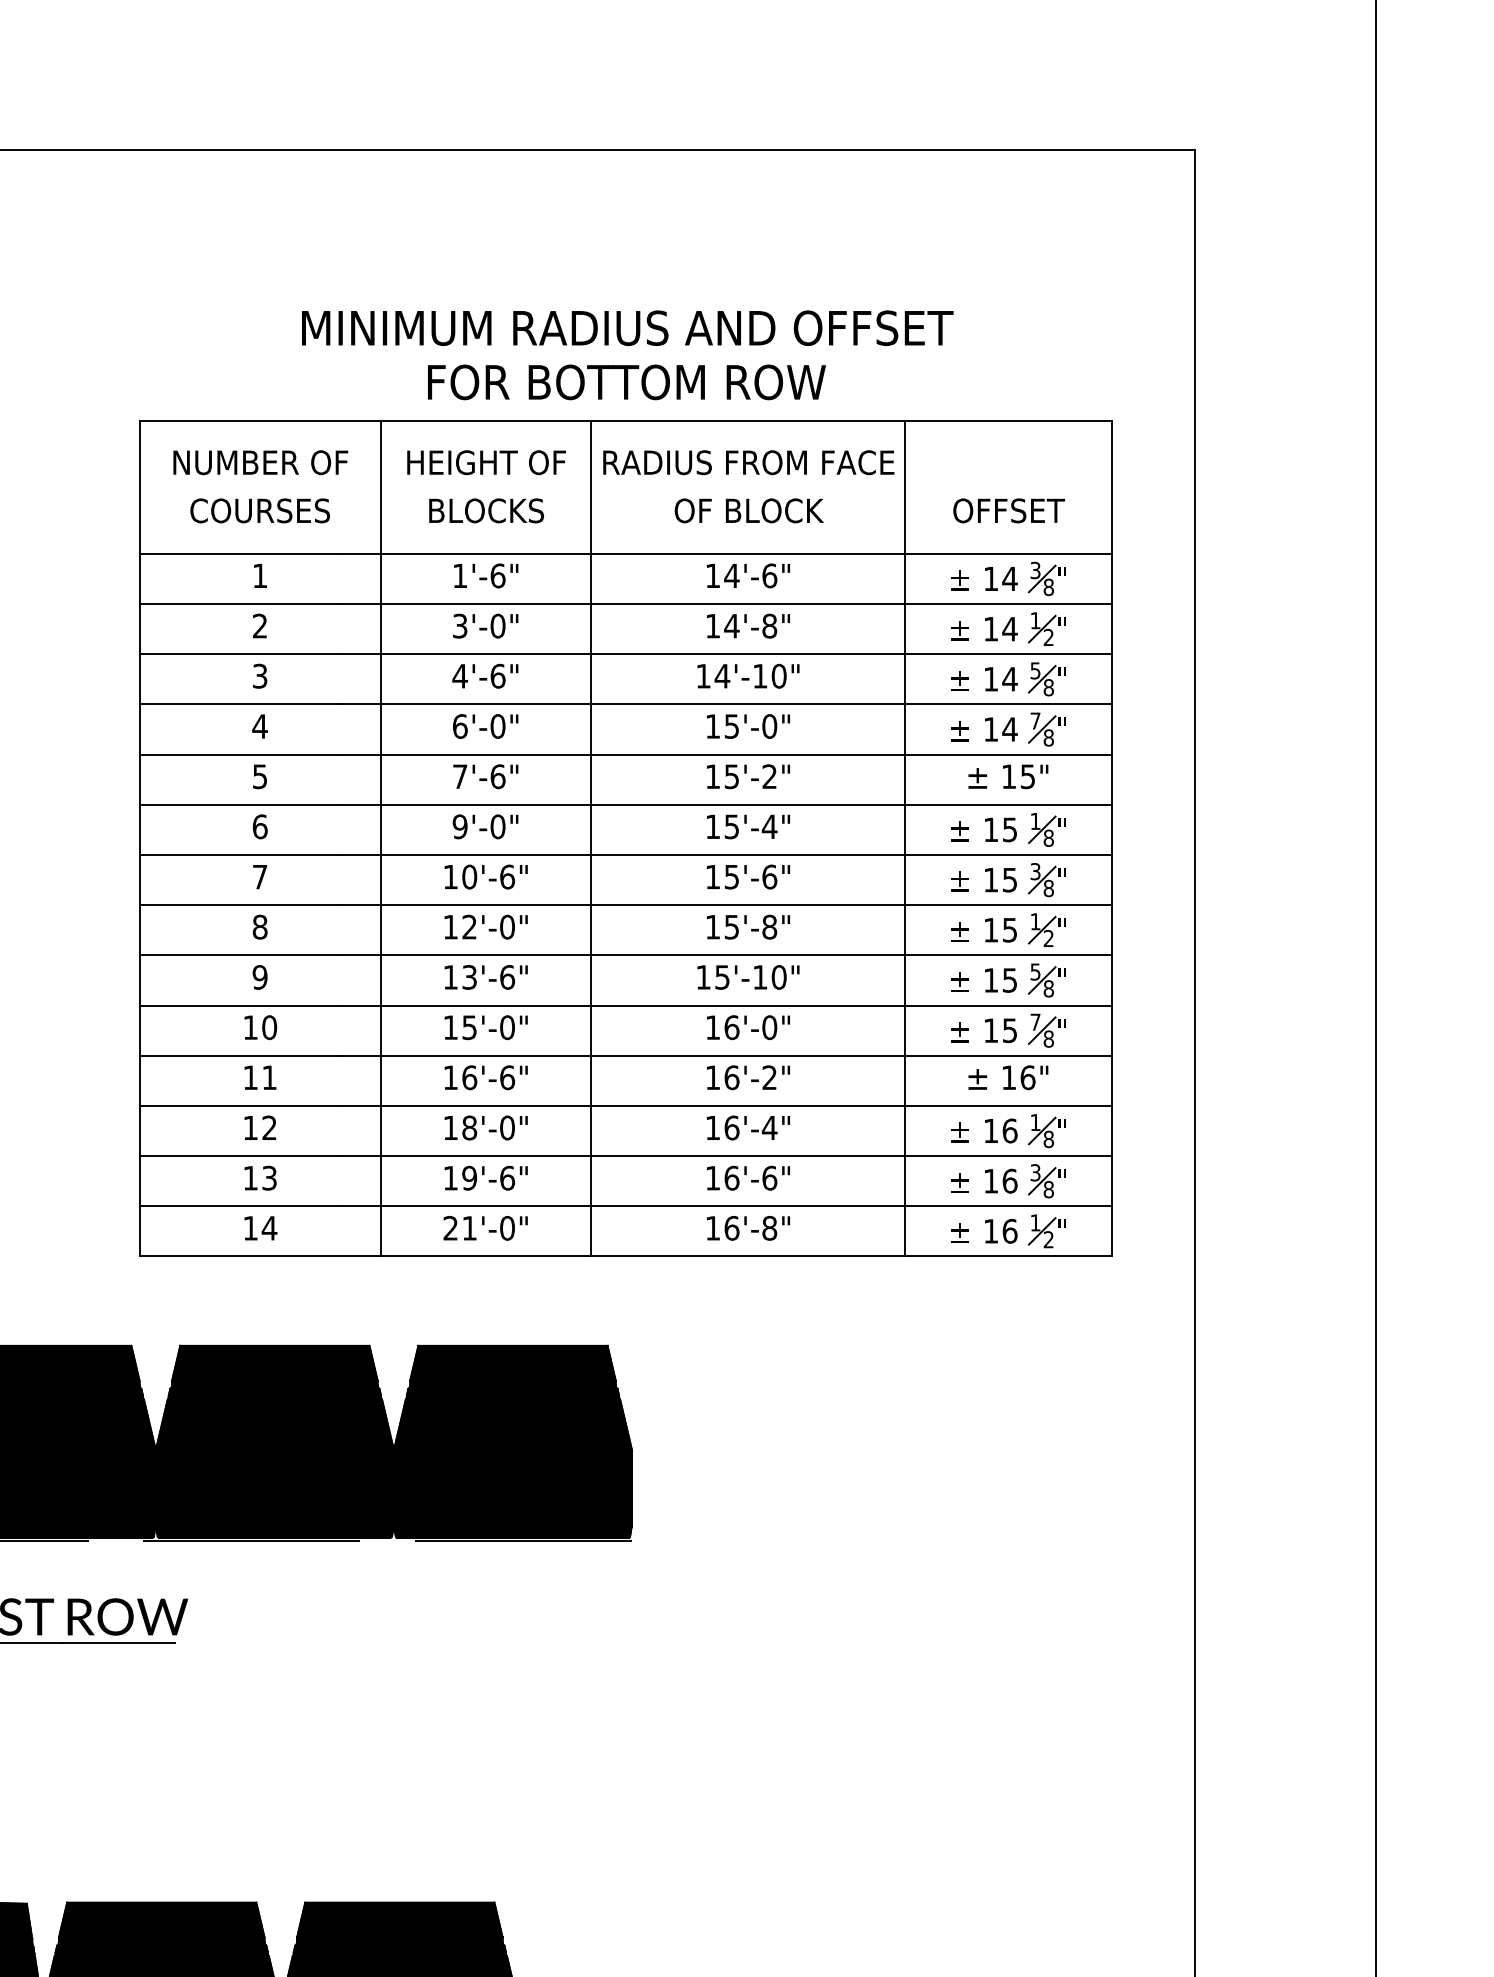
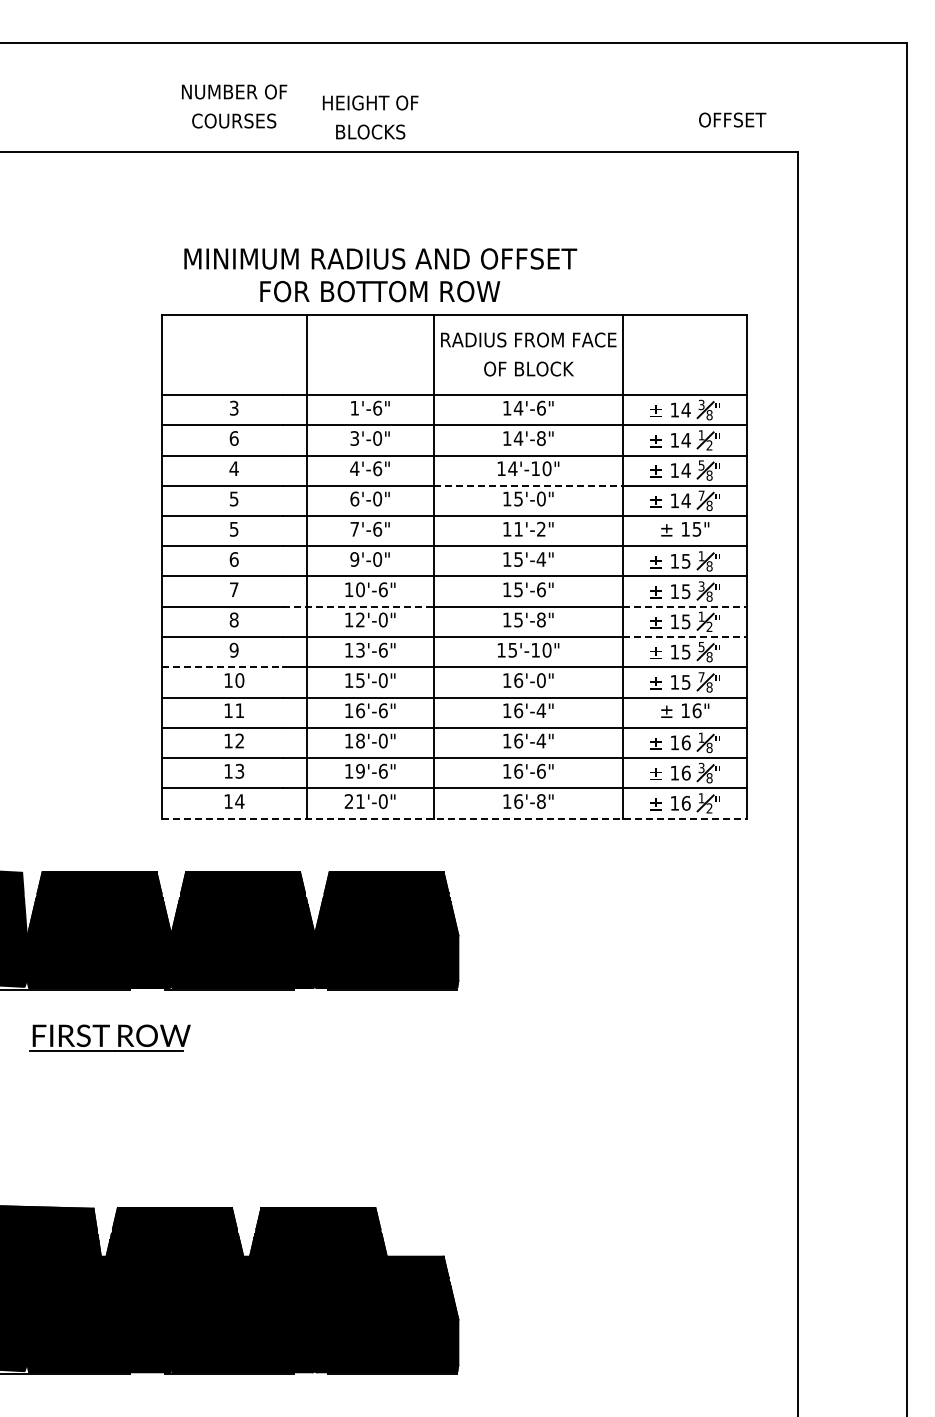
text: (627, 355) -> (380, 275), moved
text: (260, 486) -> (234, 106), moved
text: (486, 486) -> (370, 117), moved
text: (1008, 509) -> (732, 119), moved
text: (259, 574) -> (233, 407), 1 -> 3
text: (259, 626) -> (233, 438), 2 -> 6
text: (259, 675) -> (233, 468), 3 -> 4
line: (748, 704) -> (528, 485), solid -> dashed
text: (259, 725) -> (233, 498), 4 -> 5
text: (731, 777) -> (518, 529), 15'-2" -> 11'-2"
line: (466, 904) -> (358, 606), solid -> dashed
line: (1008, 904) -> (685, 606), solid -> dashed
line: (1008, 954) -> (685, 636), solid -> dashed
line: (240, 1005) -> (222, 667), solid -> dashed
text: (769, 1077) -> (541, 710), 16'-2" -> 16'-4"
line: (625, 1256) -> (454, 818), solid -> dashed

